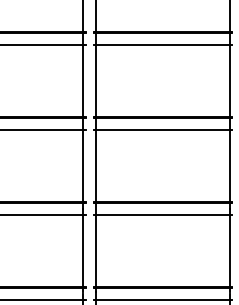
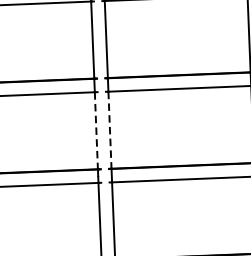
line: (83, 166) -> (96, 131), solid -> dashed
line: (95, 166) -> (109, 130), solid -> dashed

